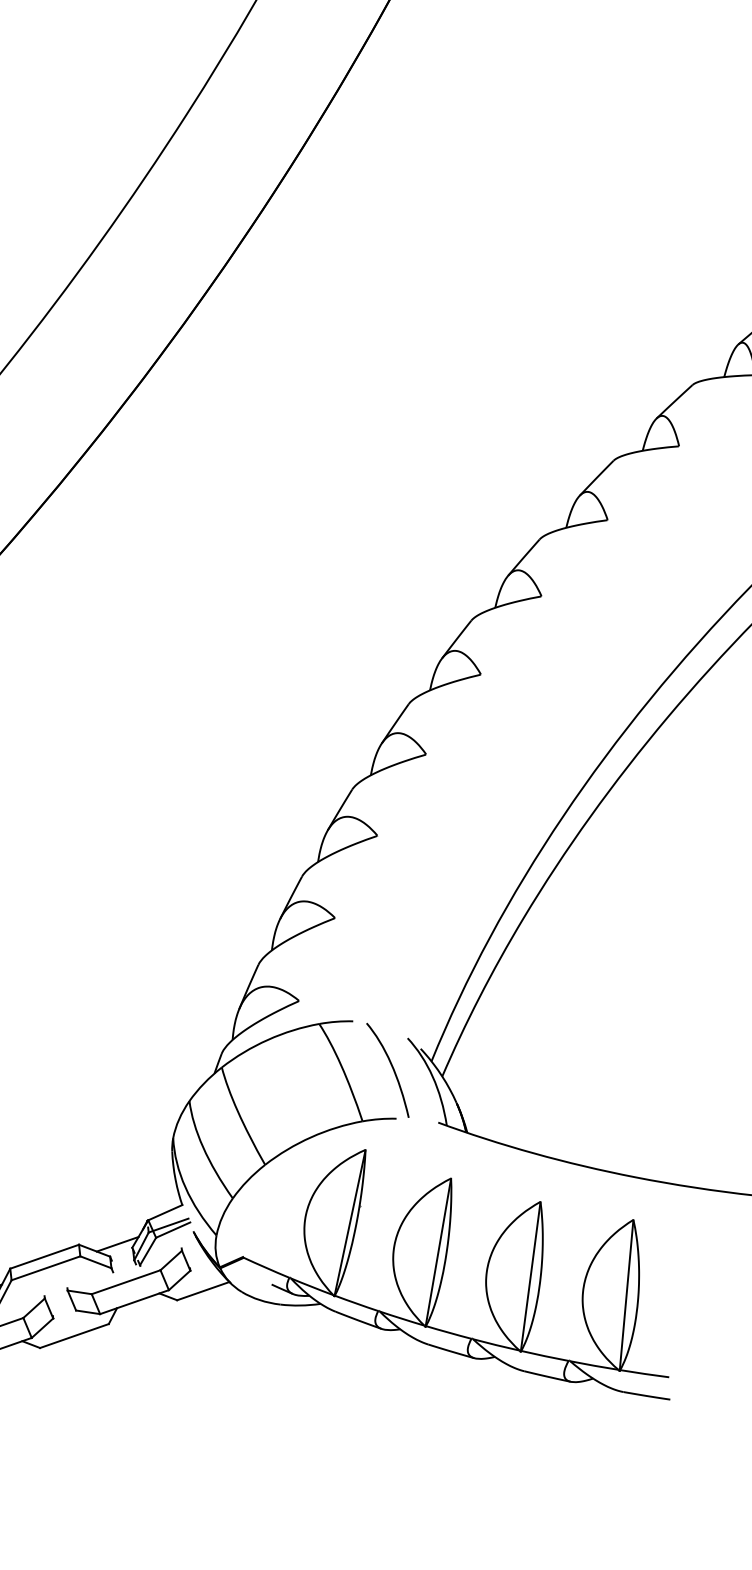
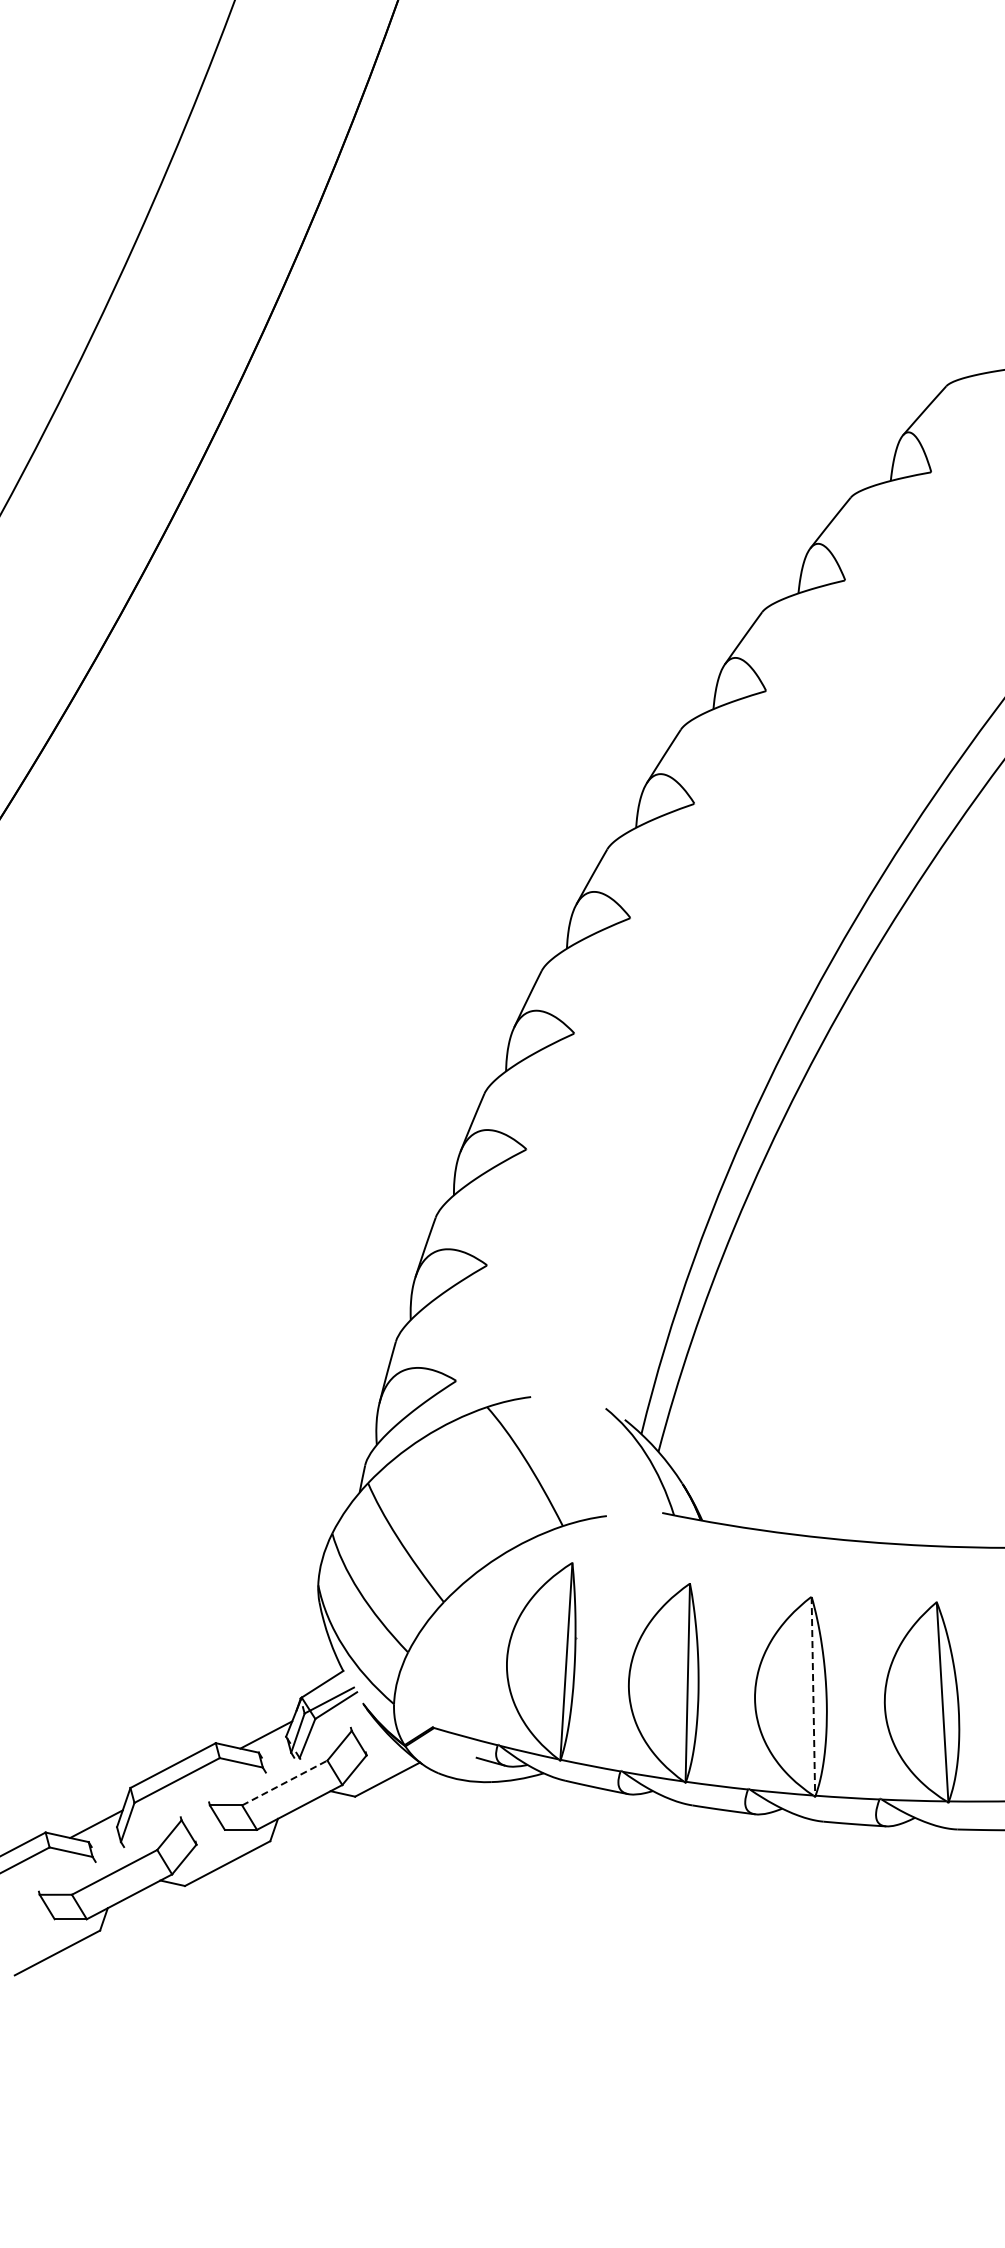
curve: (391, 1067) -> (590, 1449), removed
line: (530, 1276) -> (813, 1696), solid -> dashed
line: (126, 1281) -> (285, 1782), solid -> dashed

